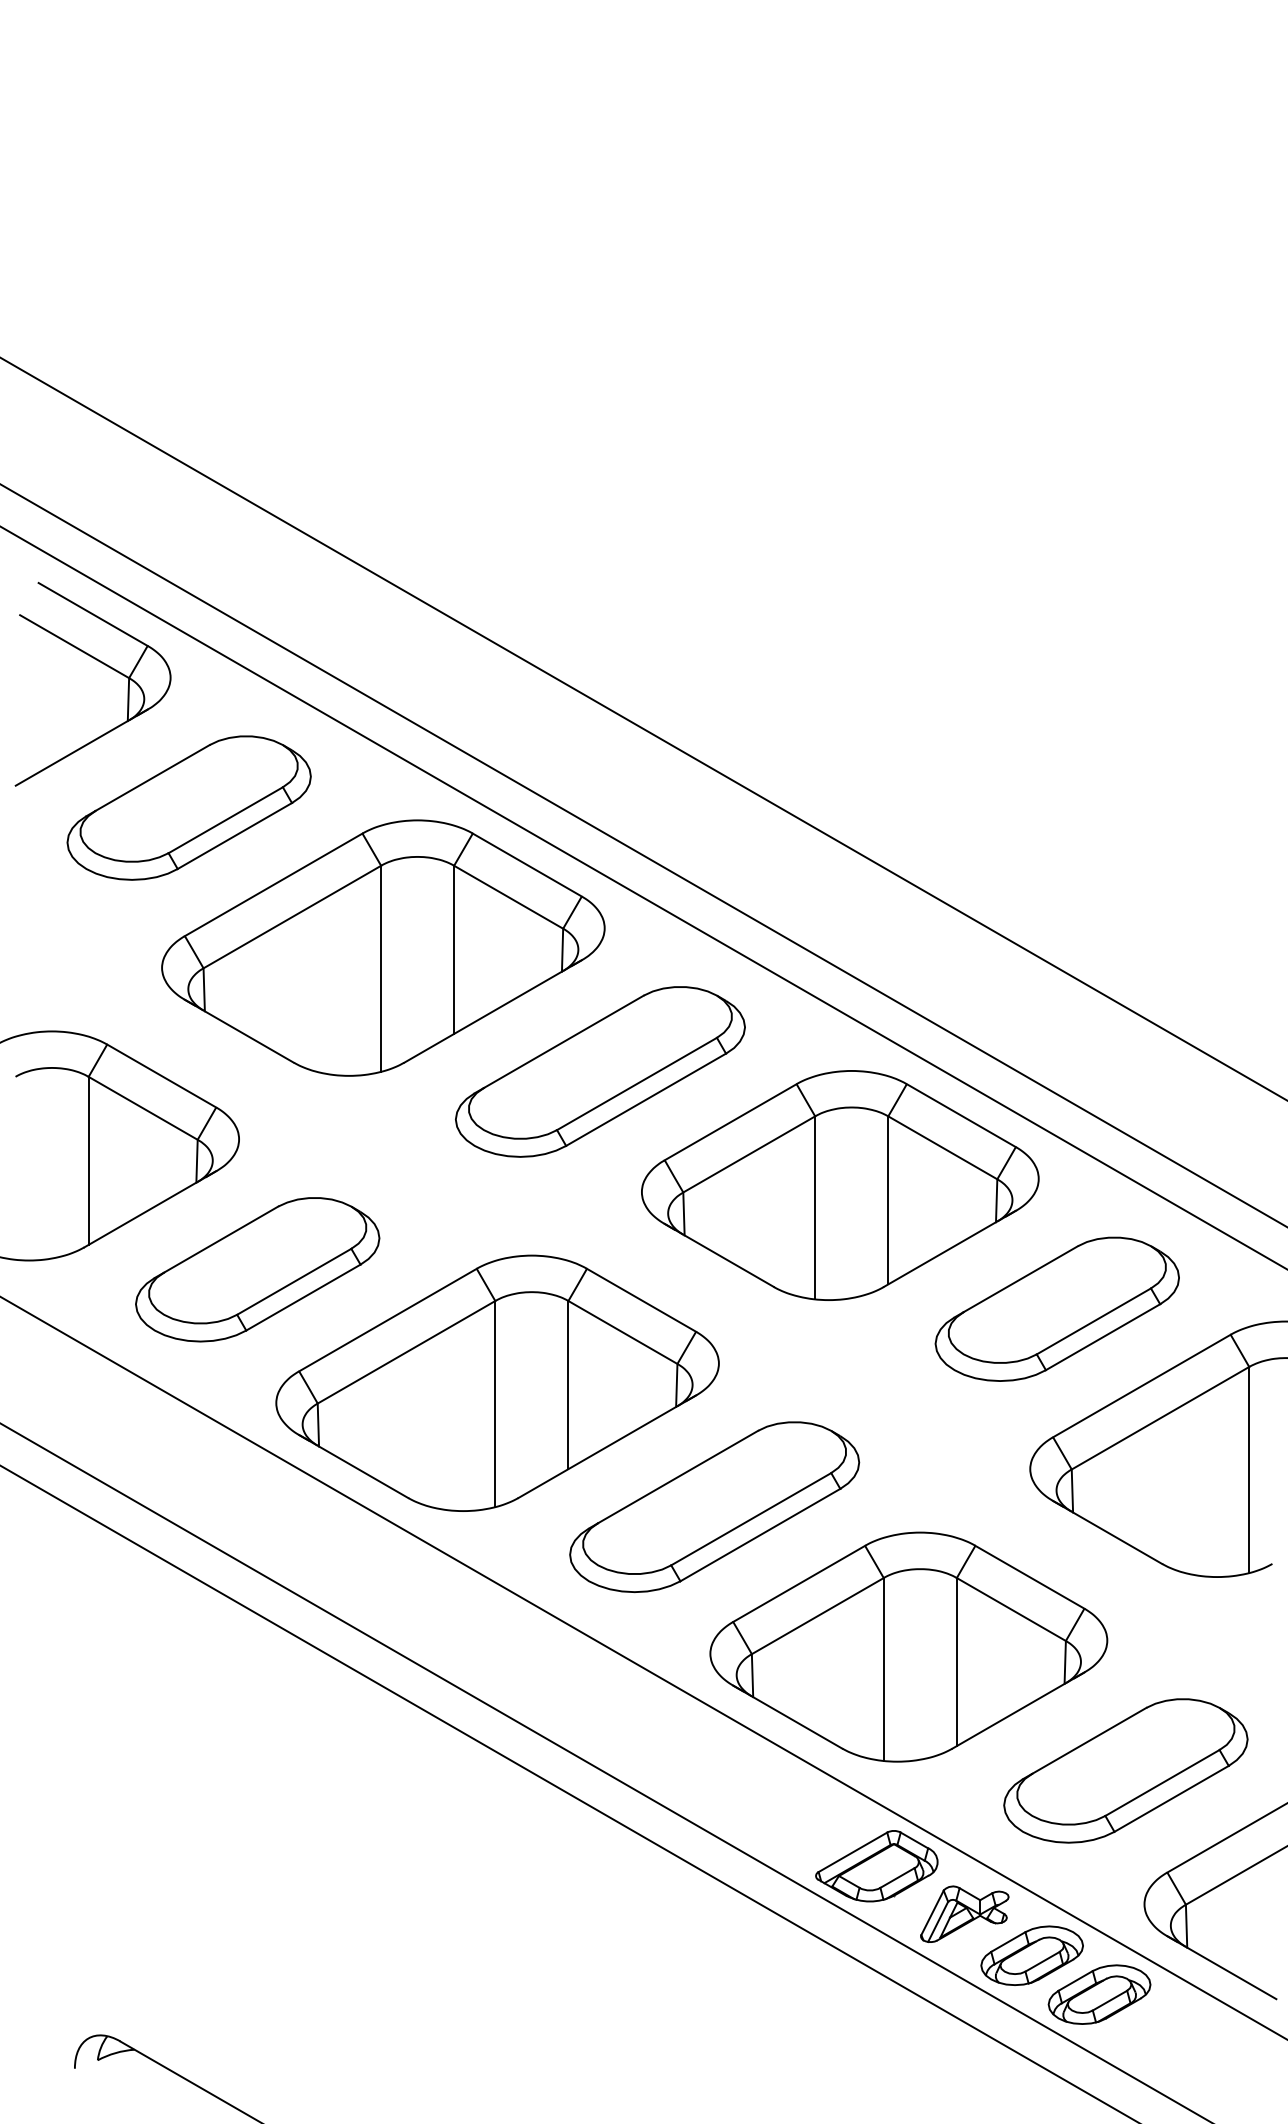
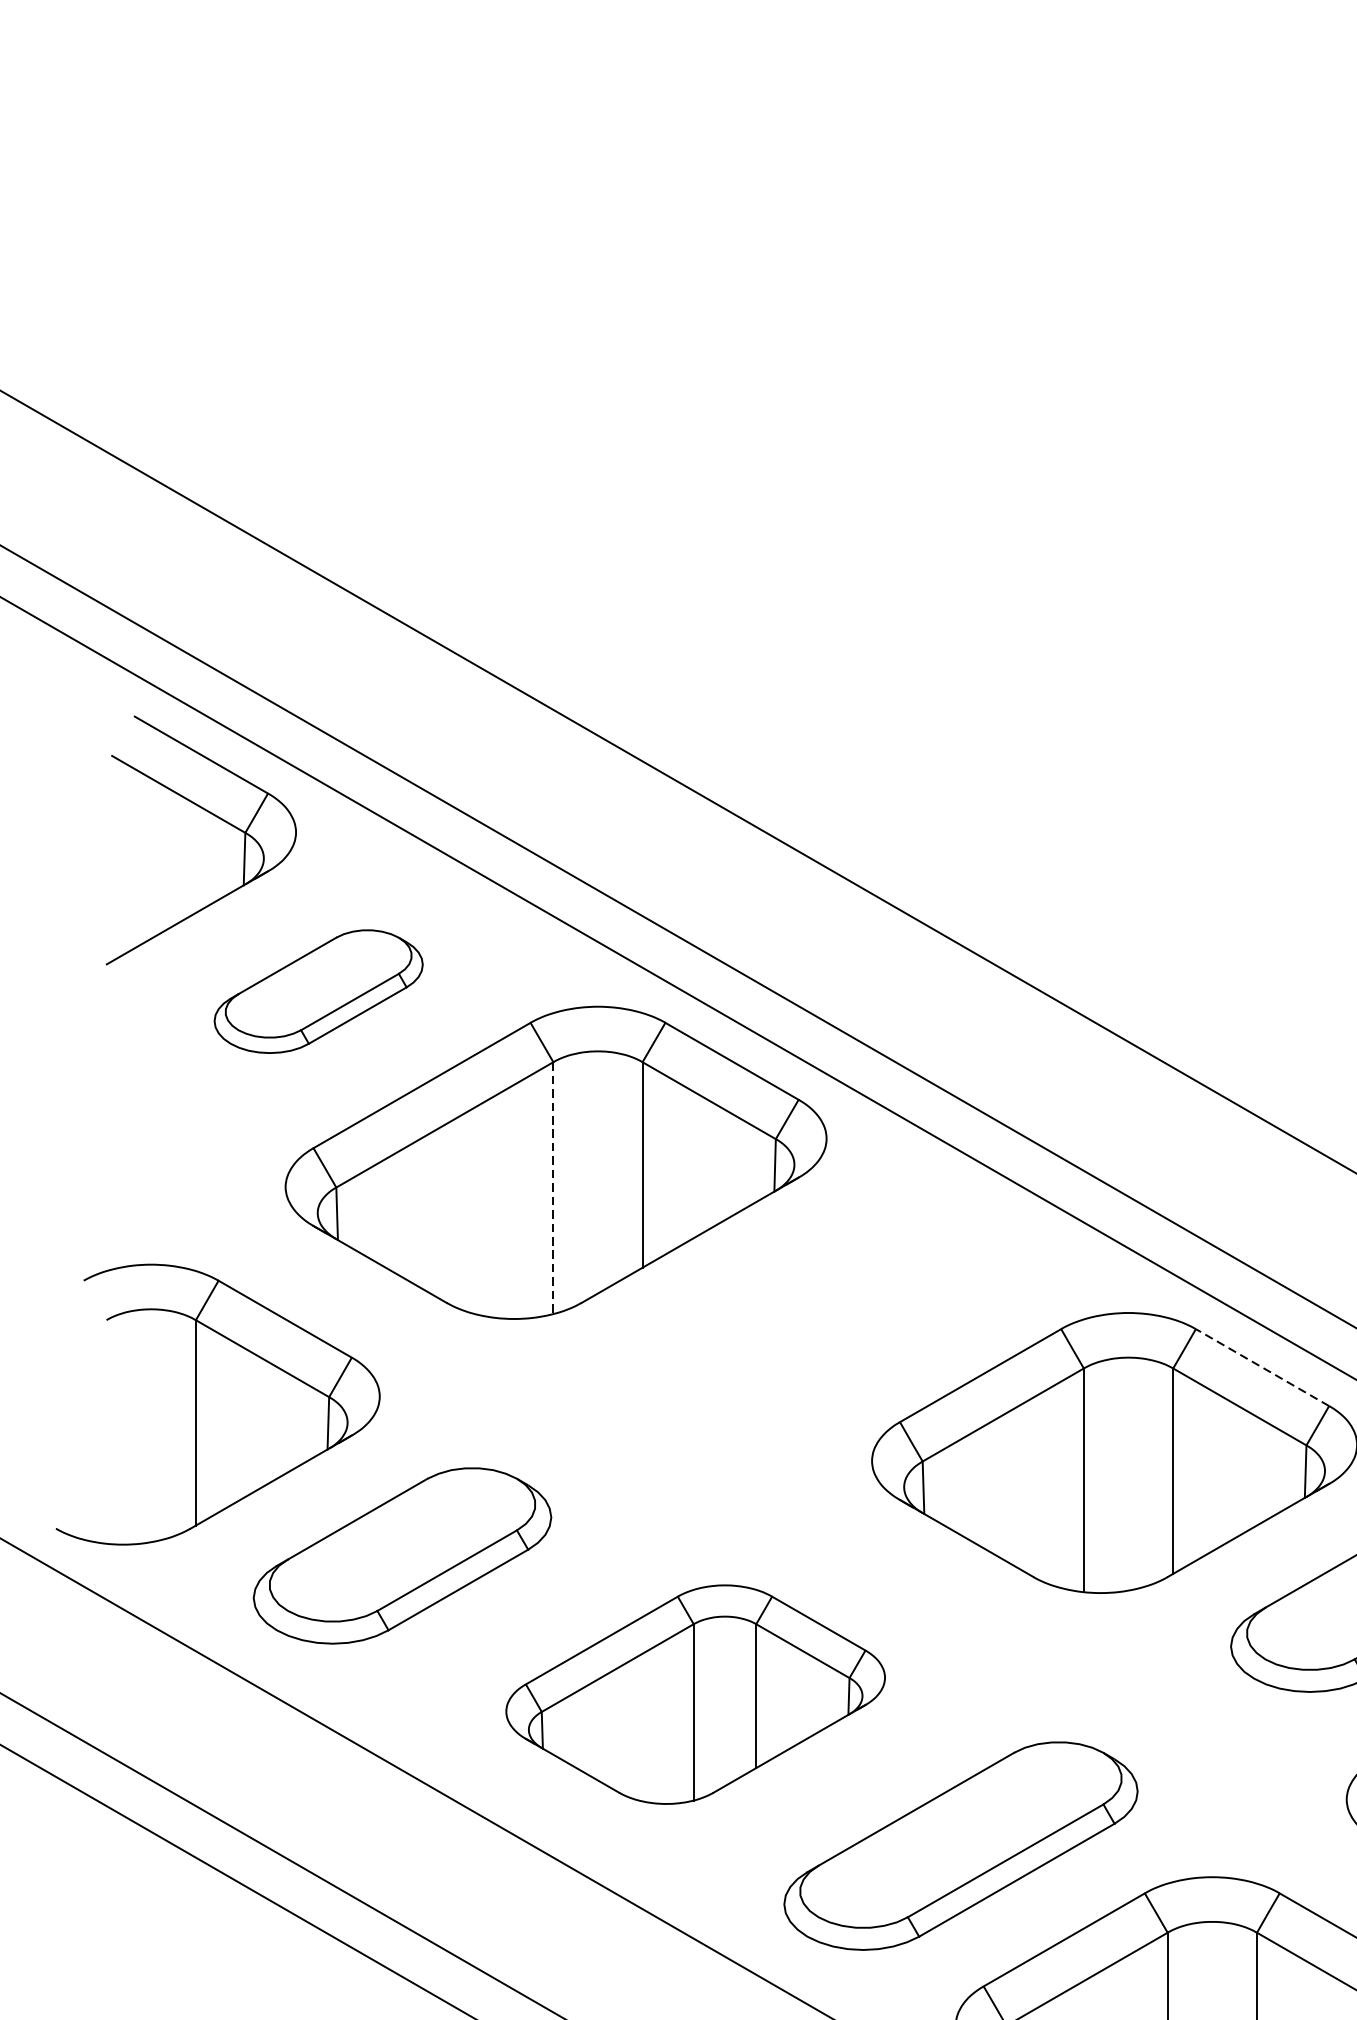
part: (188, 807) -> (317, 990), size x0.7
line: (381, 968) -> (553, 1187), solid -> dashed
part: (600, 1071) -> (821, 1313), removed
line: (961, 1115) -> (1262, 1367), solid -> dashed
part: (497, 1382) -> (695, 1693), size x0.7

